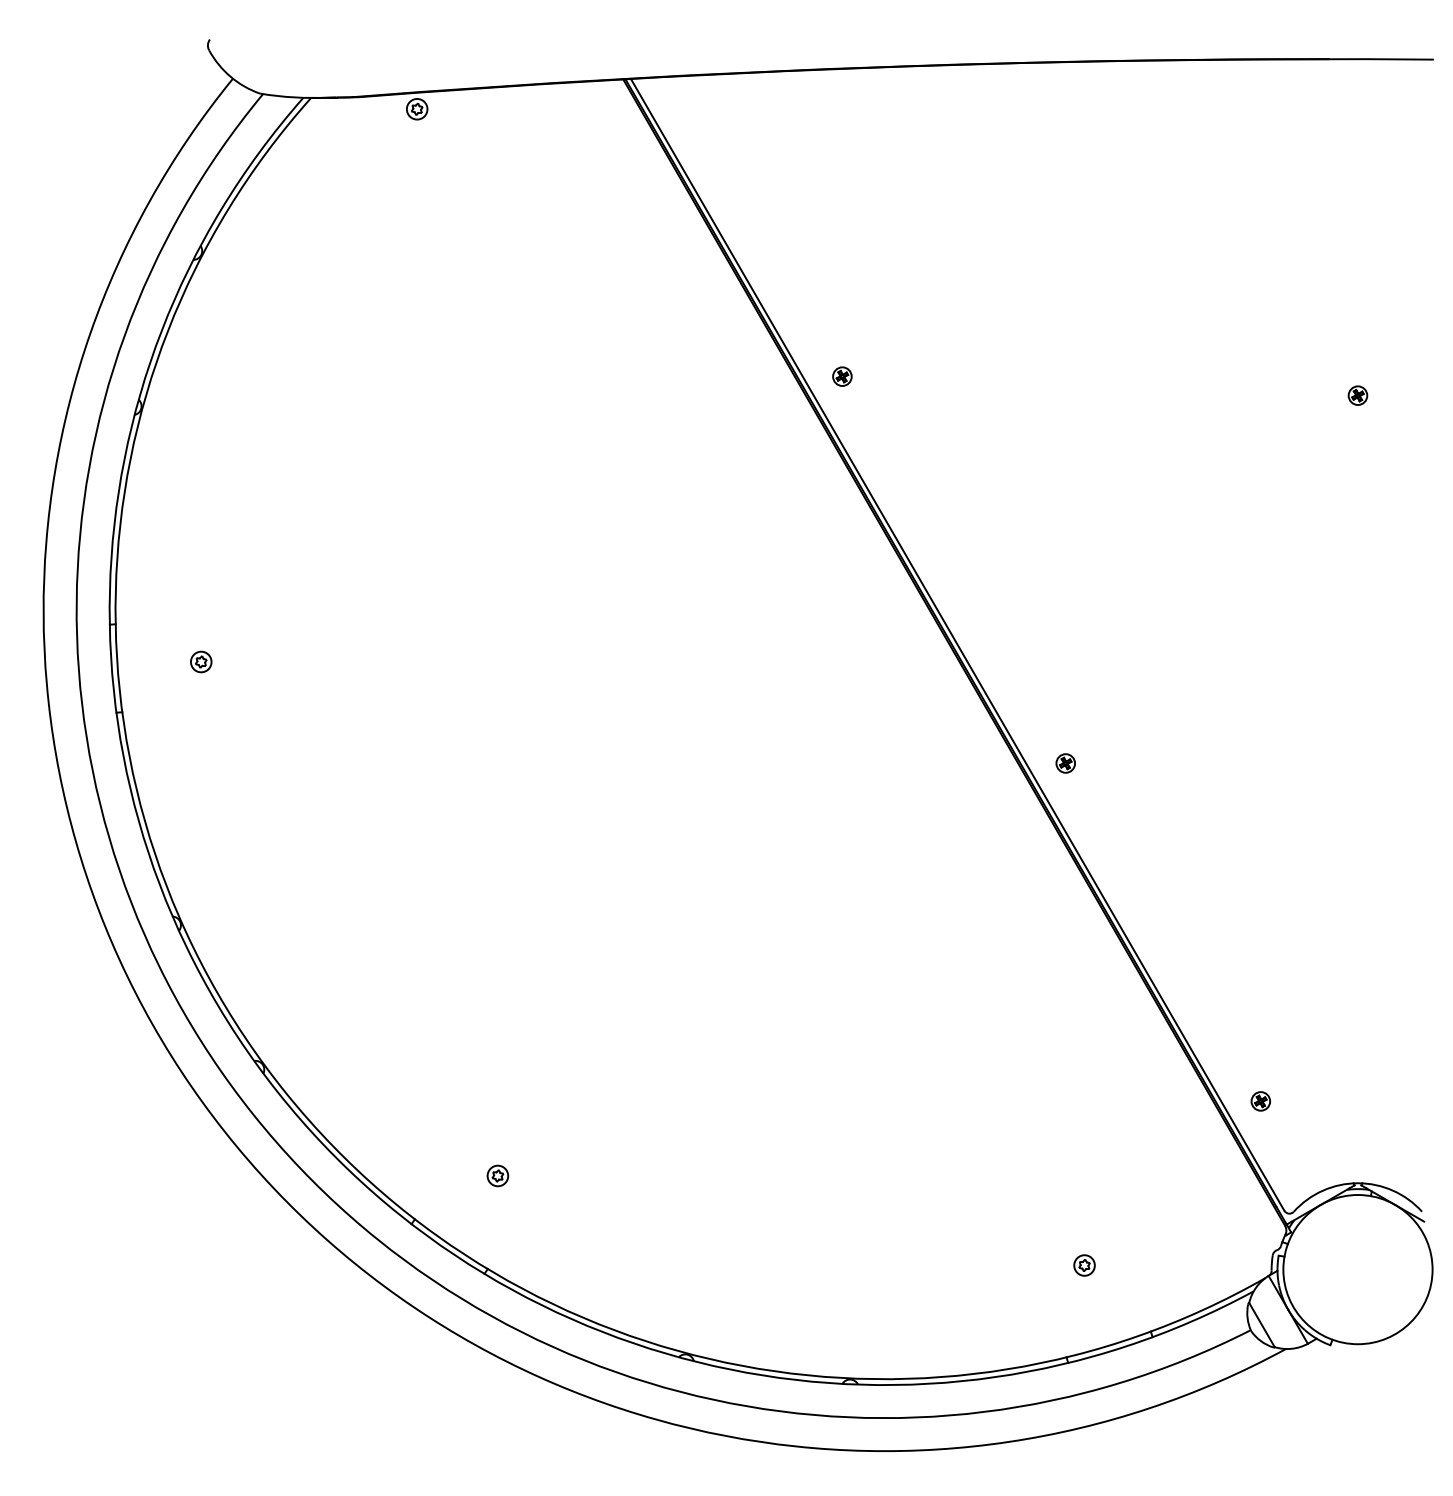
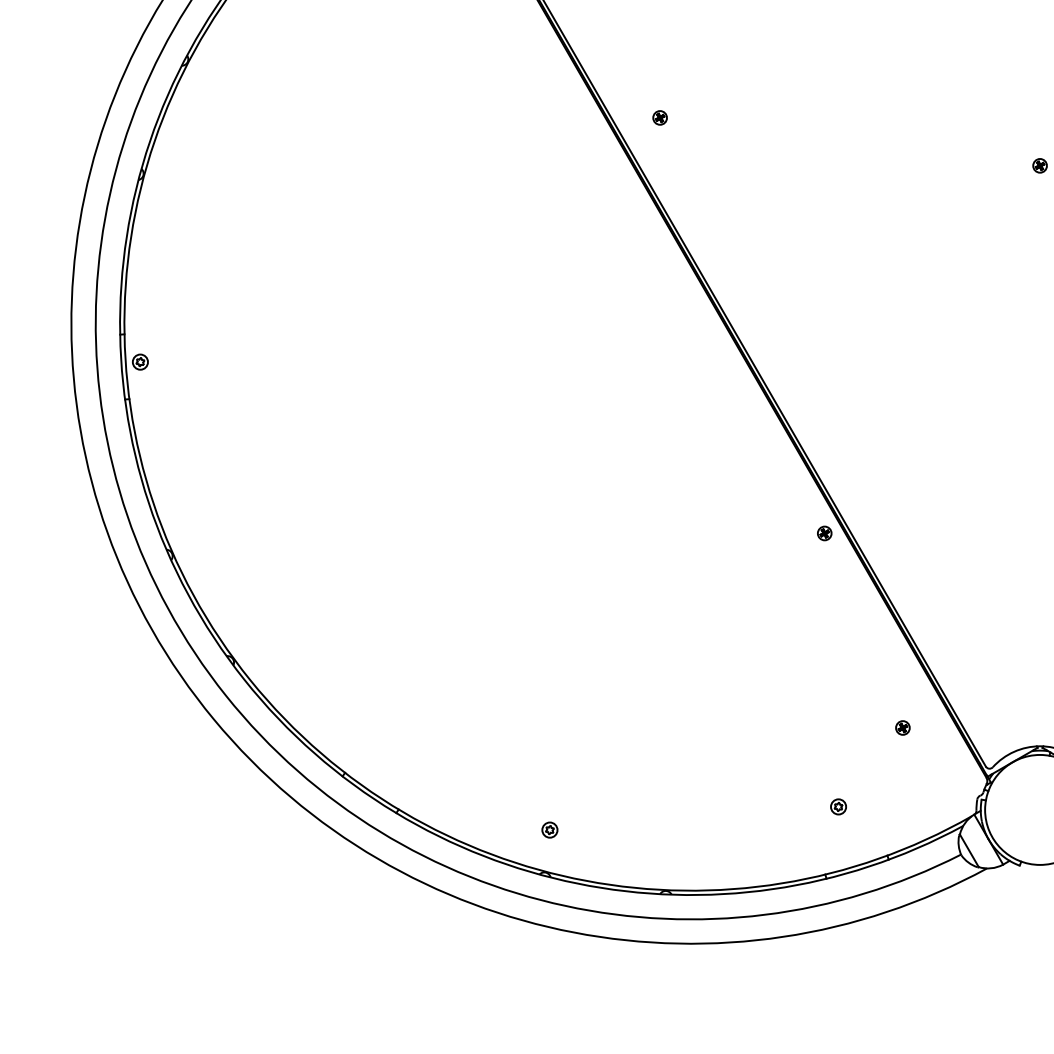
part: (842, 376) -> (660, 117), moved
part: (201, 661) -> (140, 361), moved
part: (1065, 763) -> (824, 533), moved
part: (1260, 1101) -> (902, 728), moved
part: (497, 1175) -> (549, 829), moved

